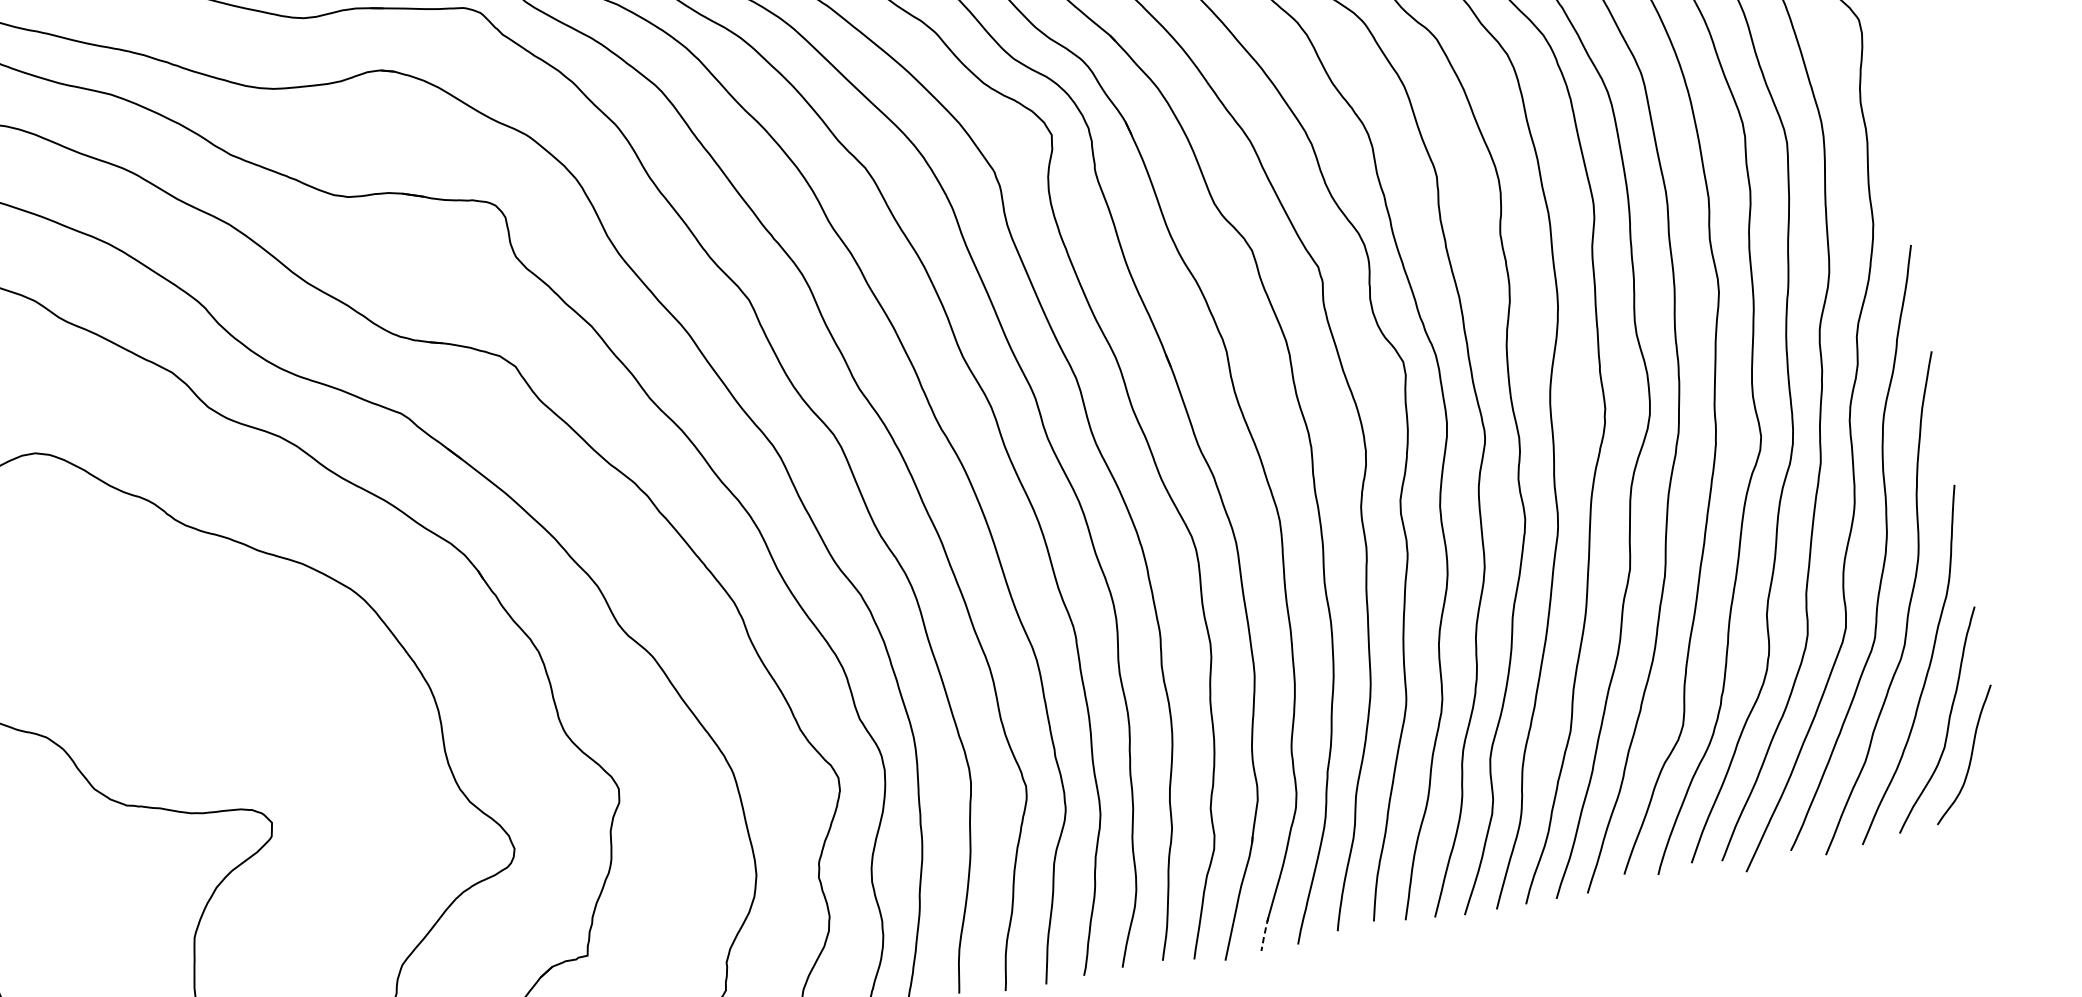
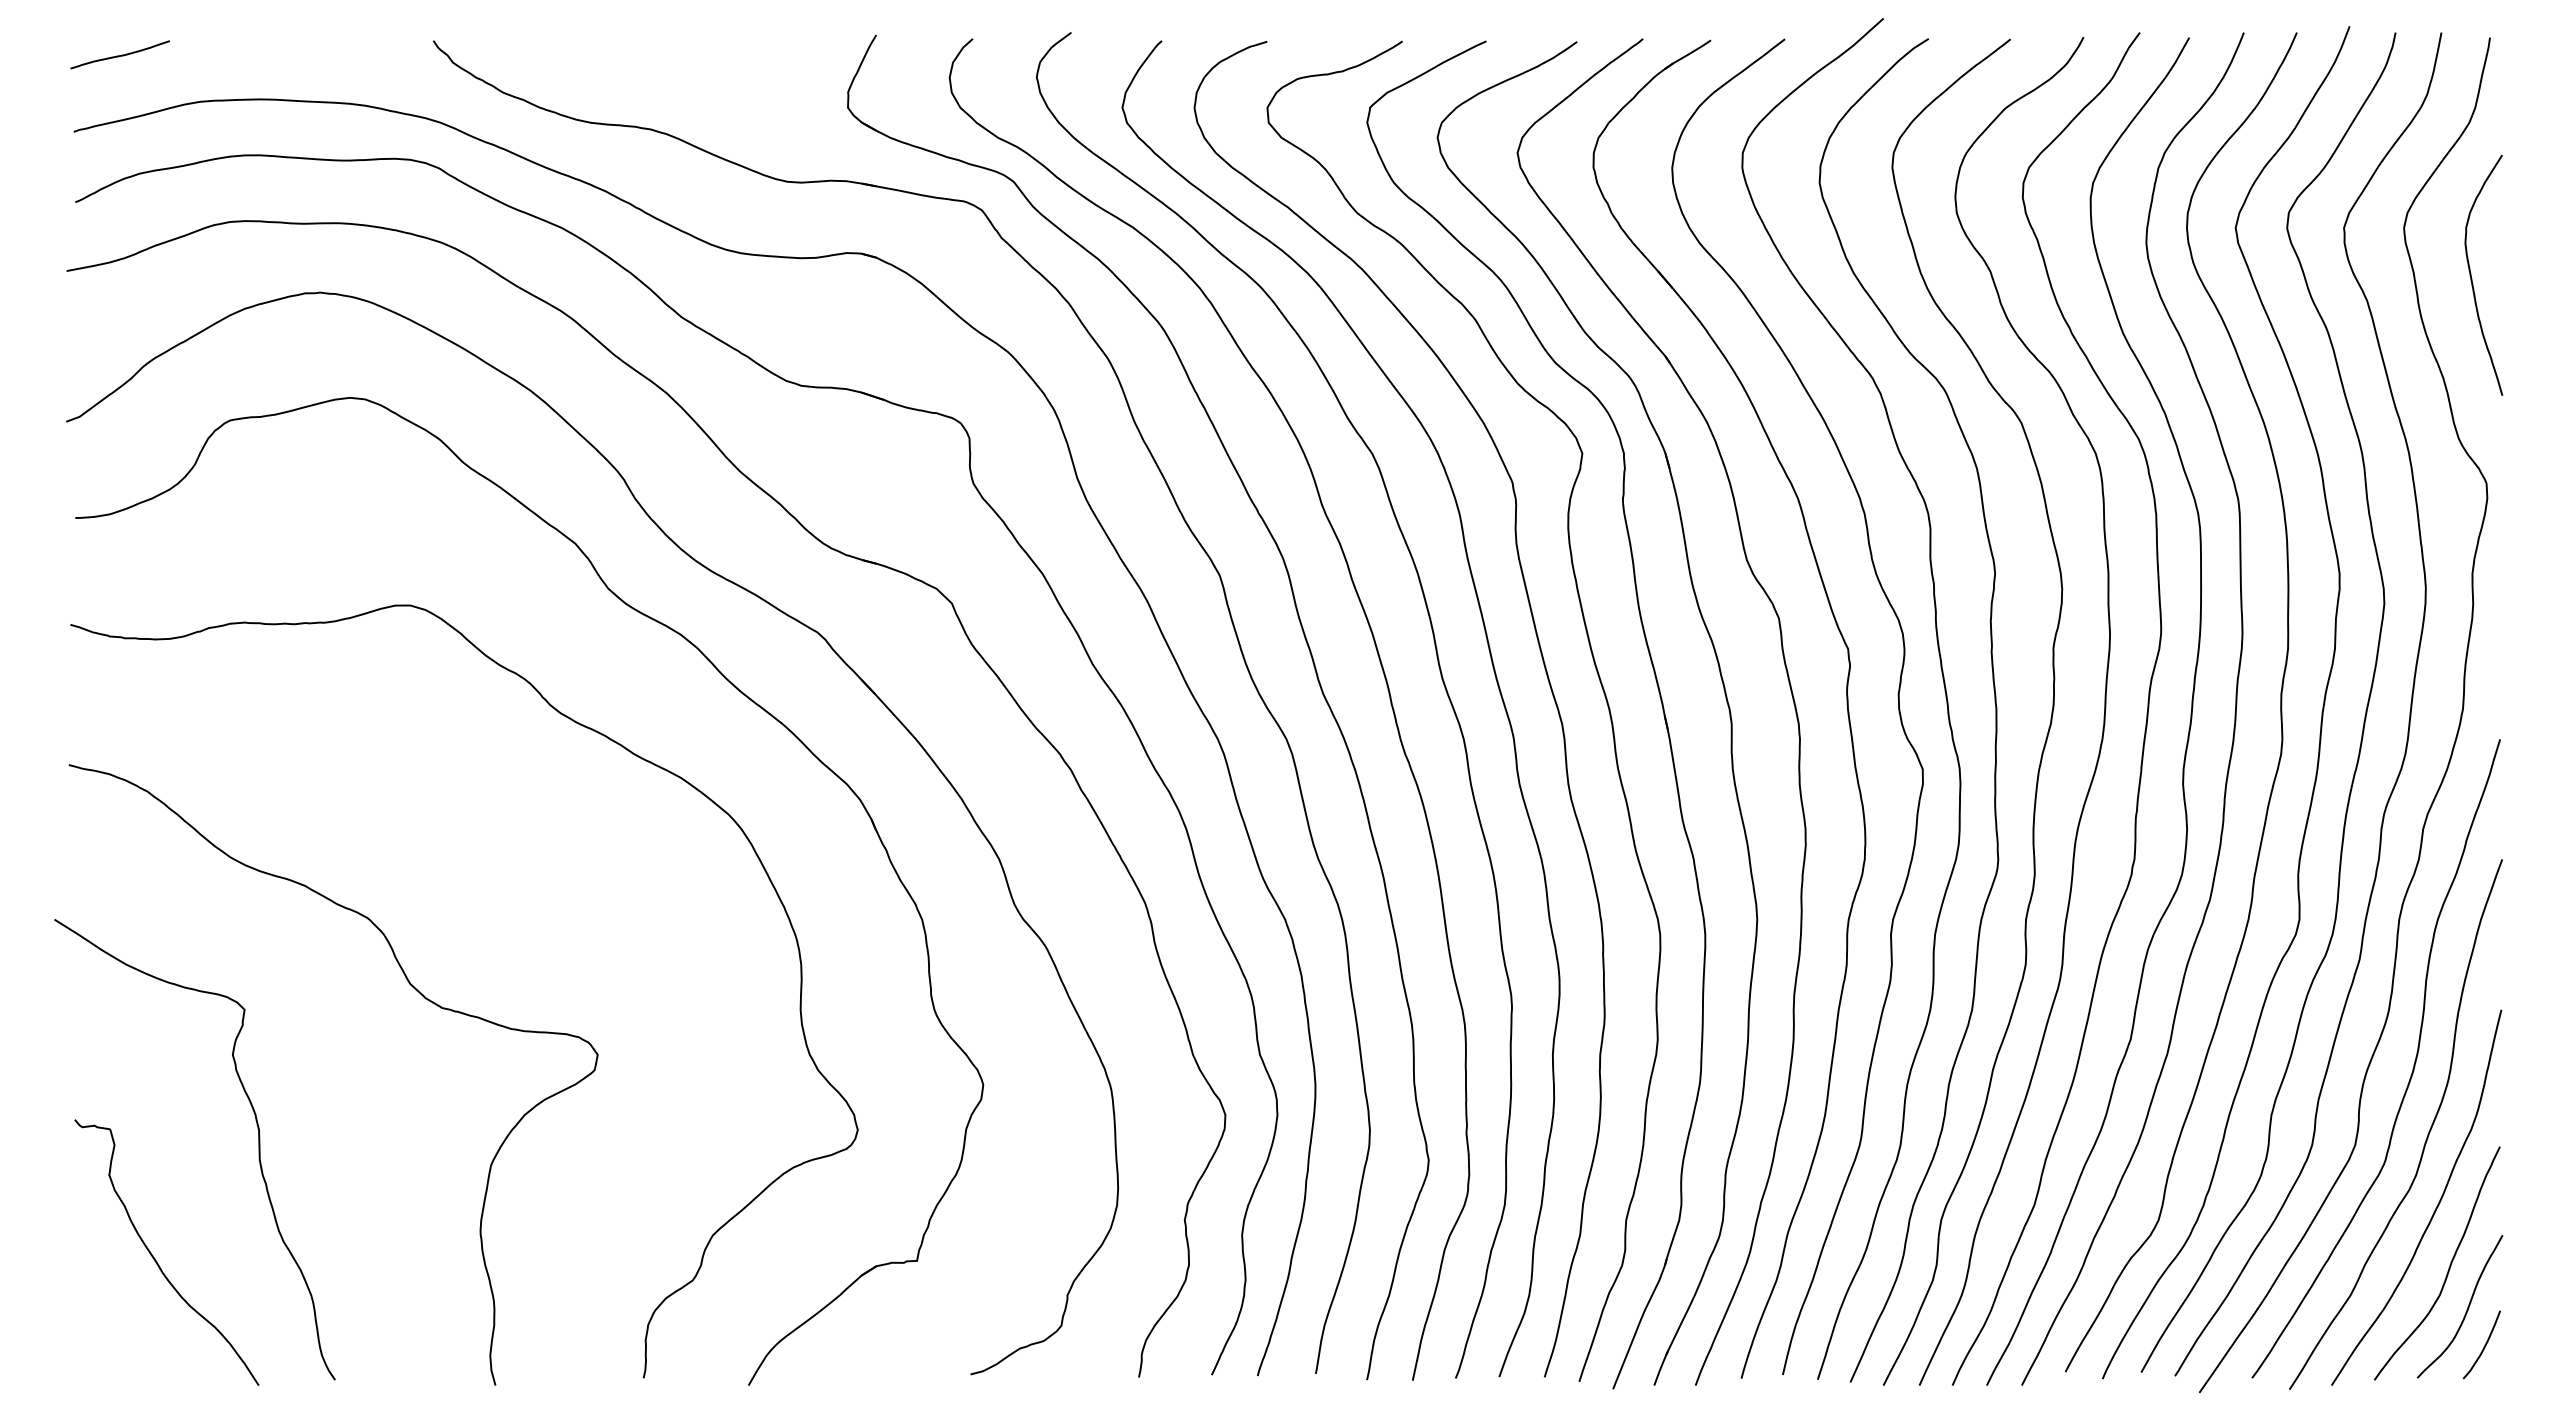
curve: (1992, 785) -> (2484, 1345), added
line: (1264, 933) -> (1660, 1367), dashed -> solid

